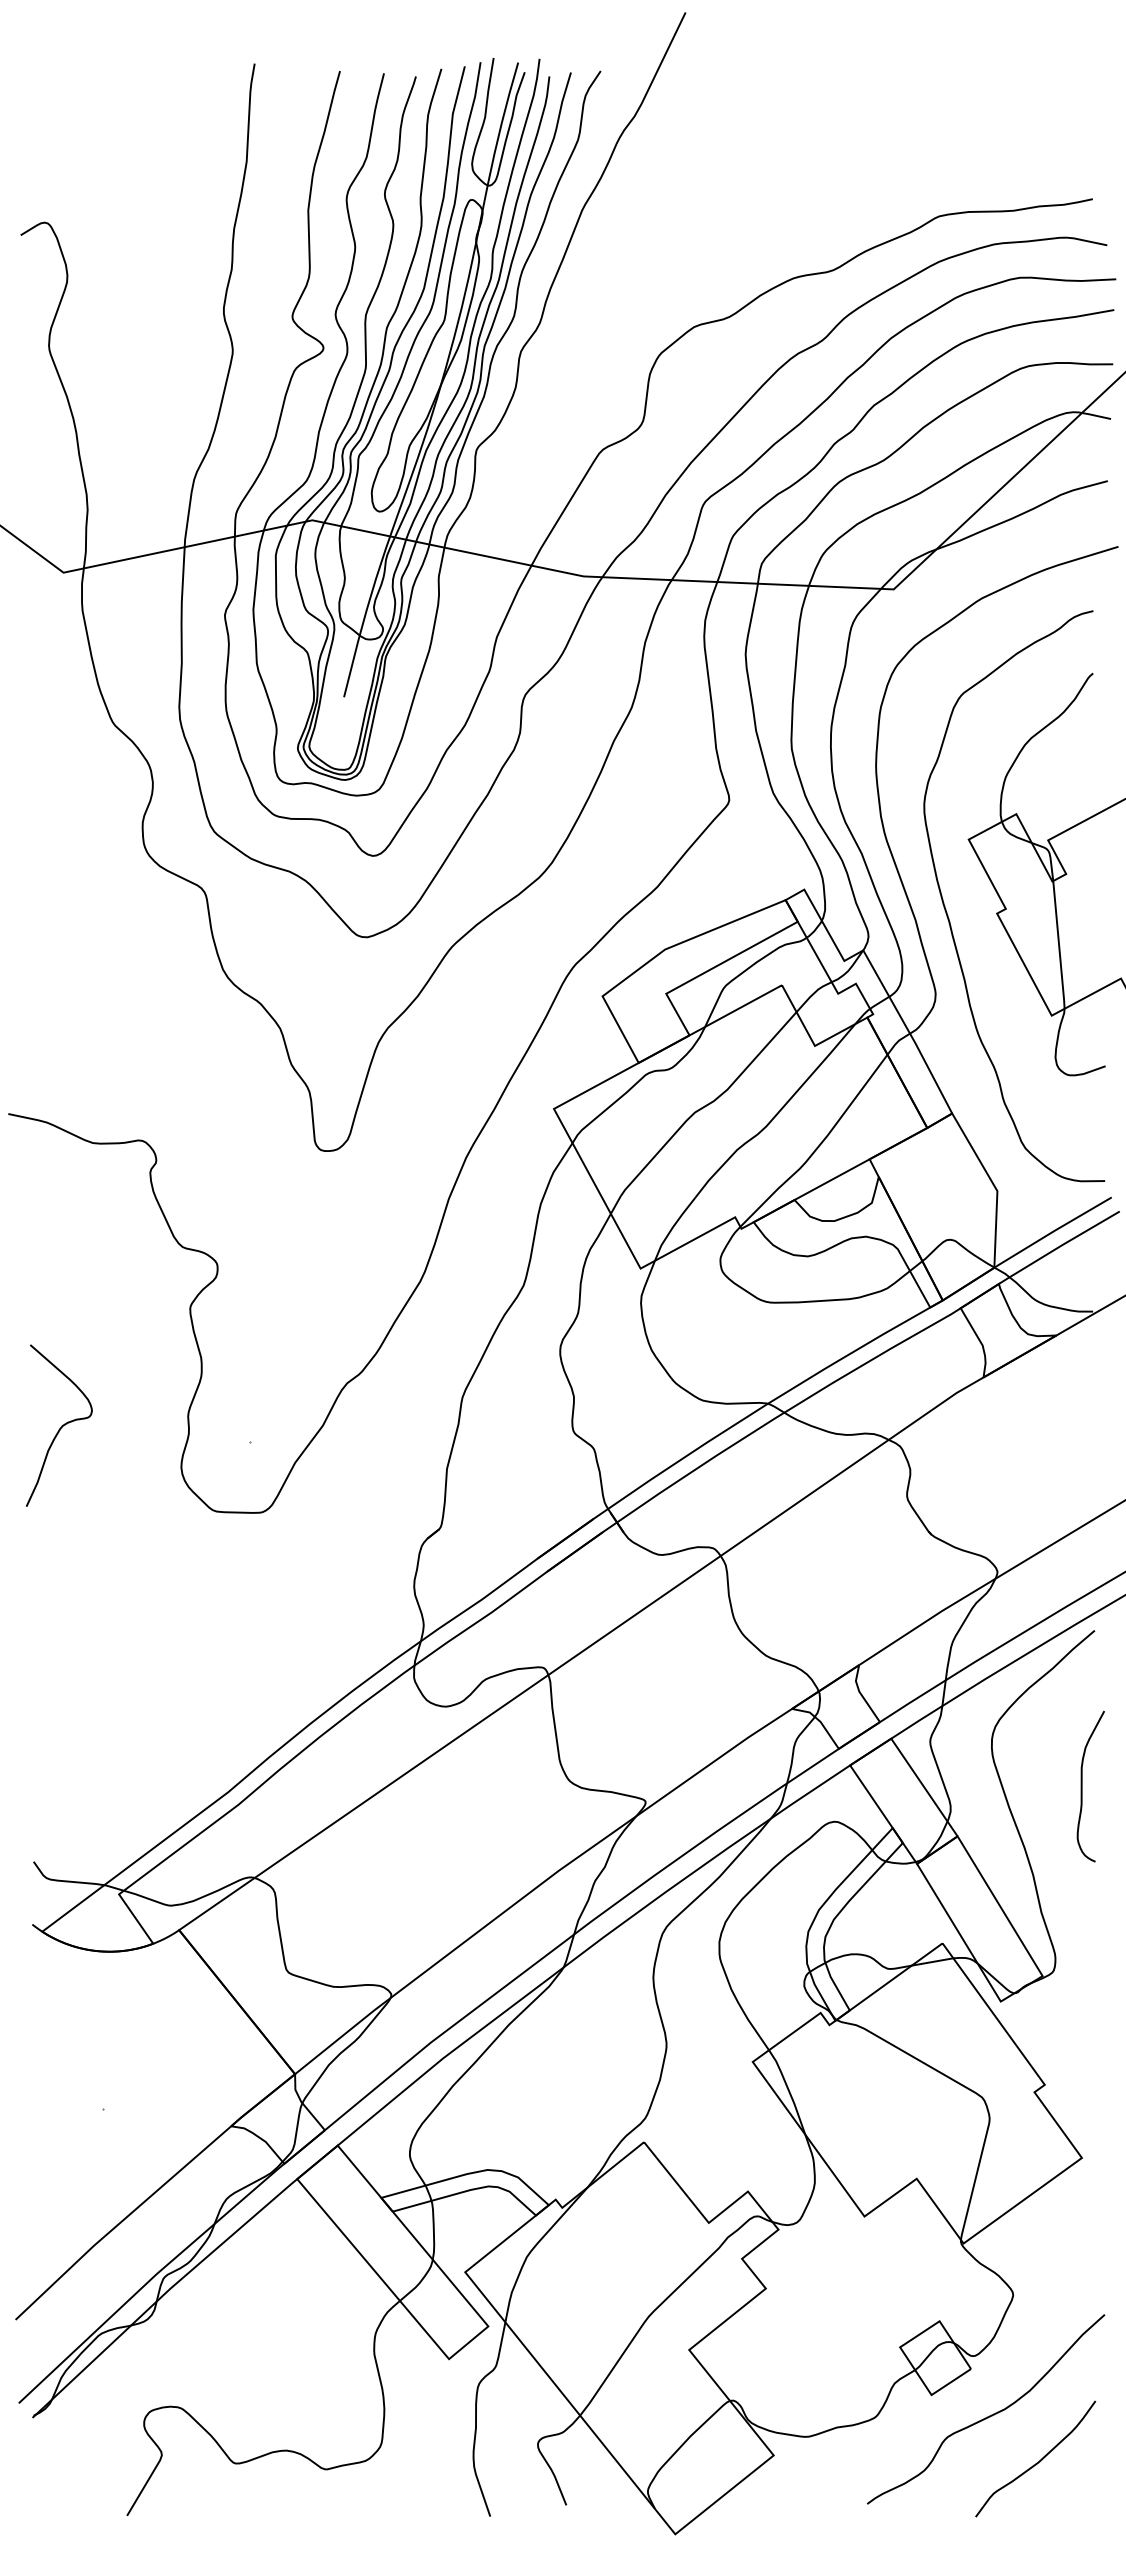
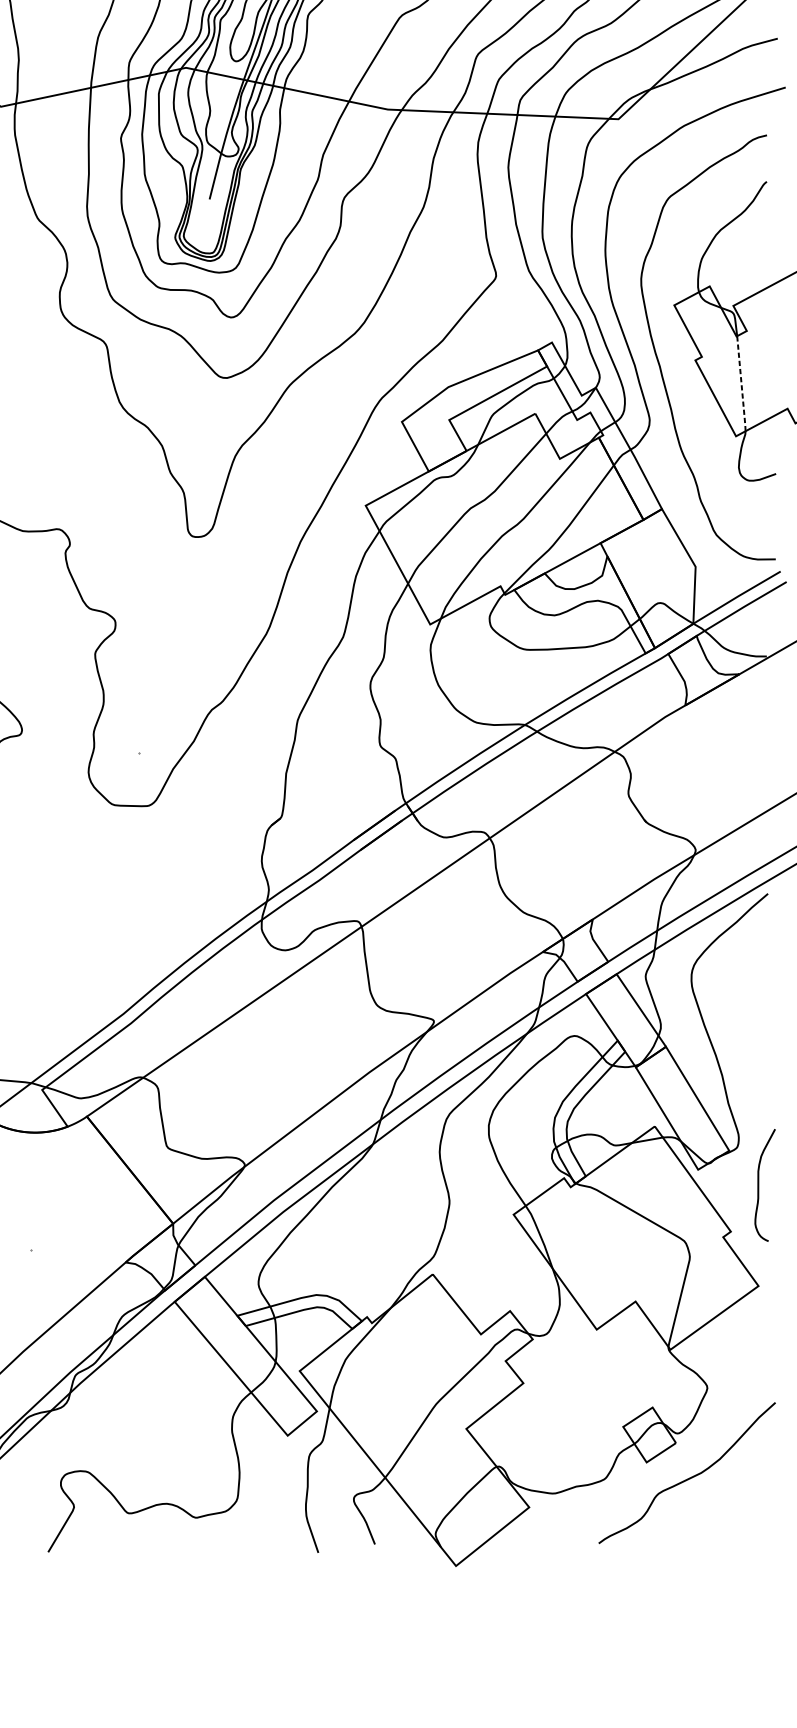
line: (1059, 945) -> (741, 384), solid -> dashed
curve: (1082, 1786) -> (758, 1185), moved
curve: (1036, 2462) -> (724, 1512), removed

